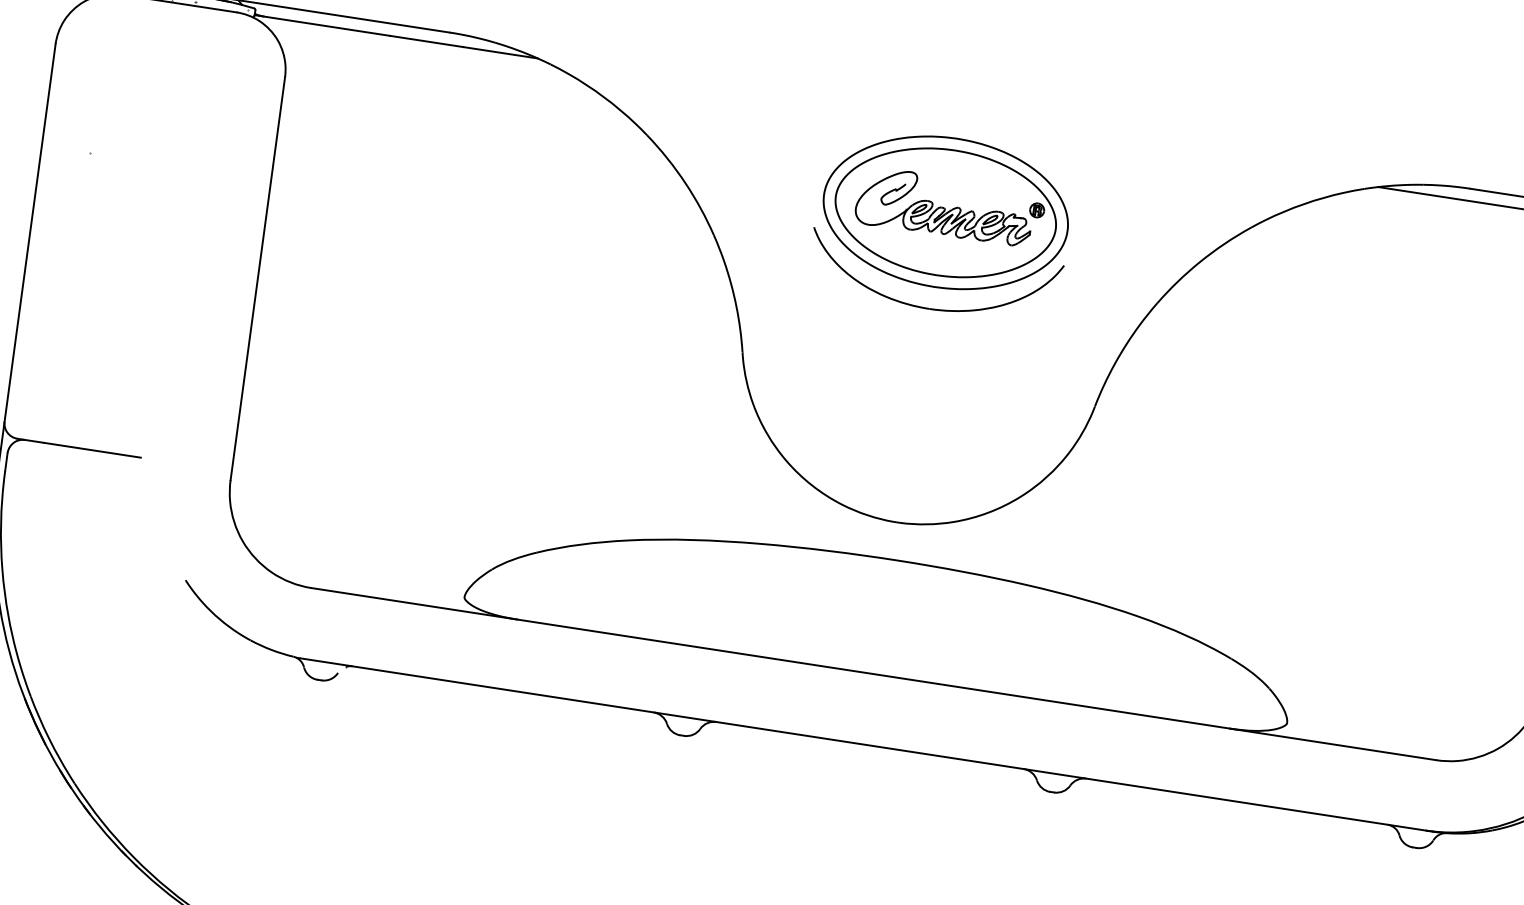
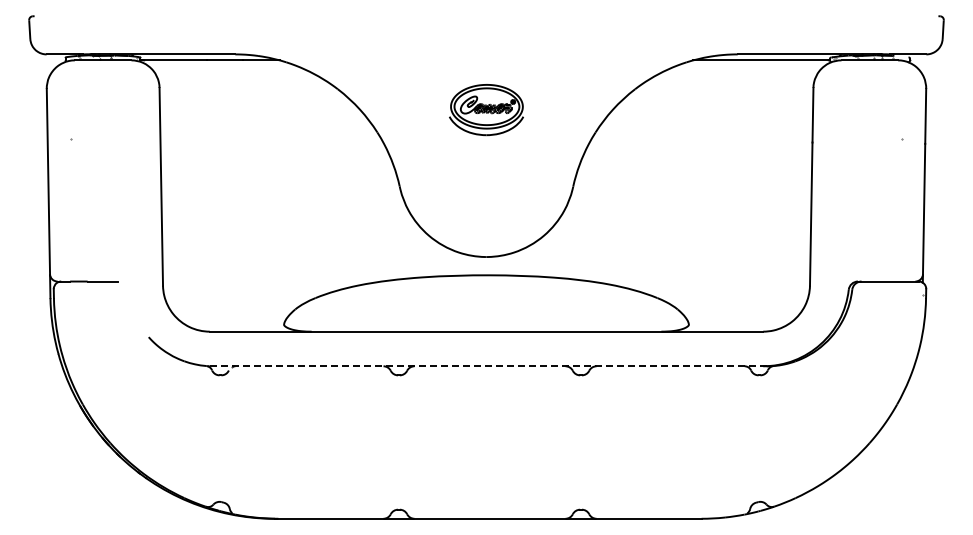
part: (942, 222) -> (486, 109), size x0.6
line: (866, 745) -> (488, 366), solid -> dashed

